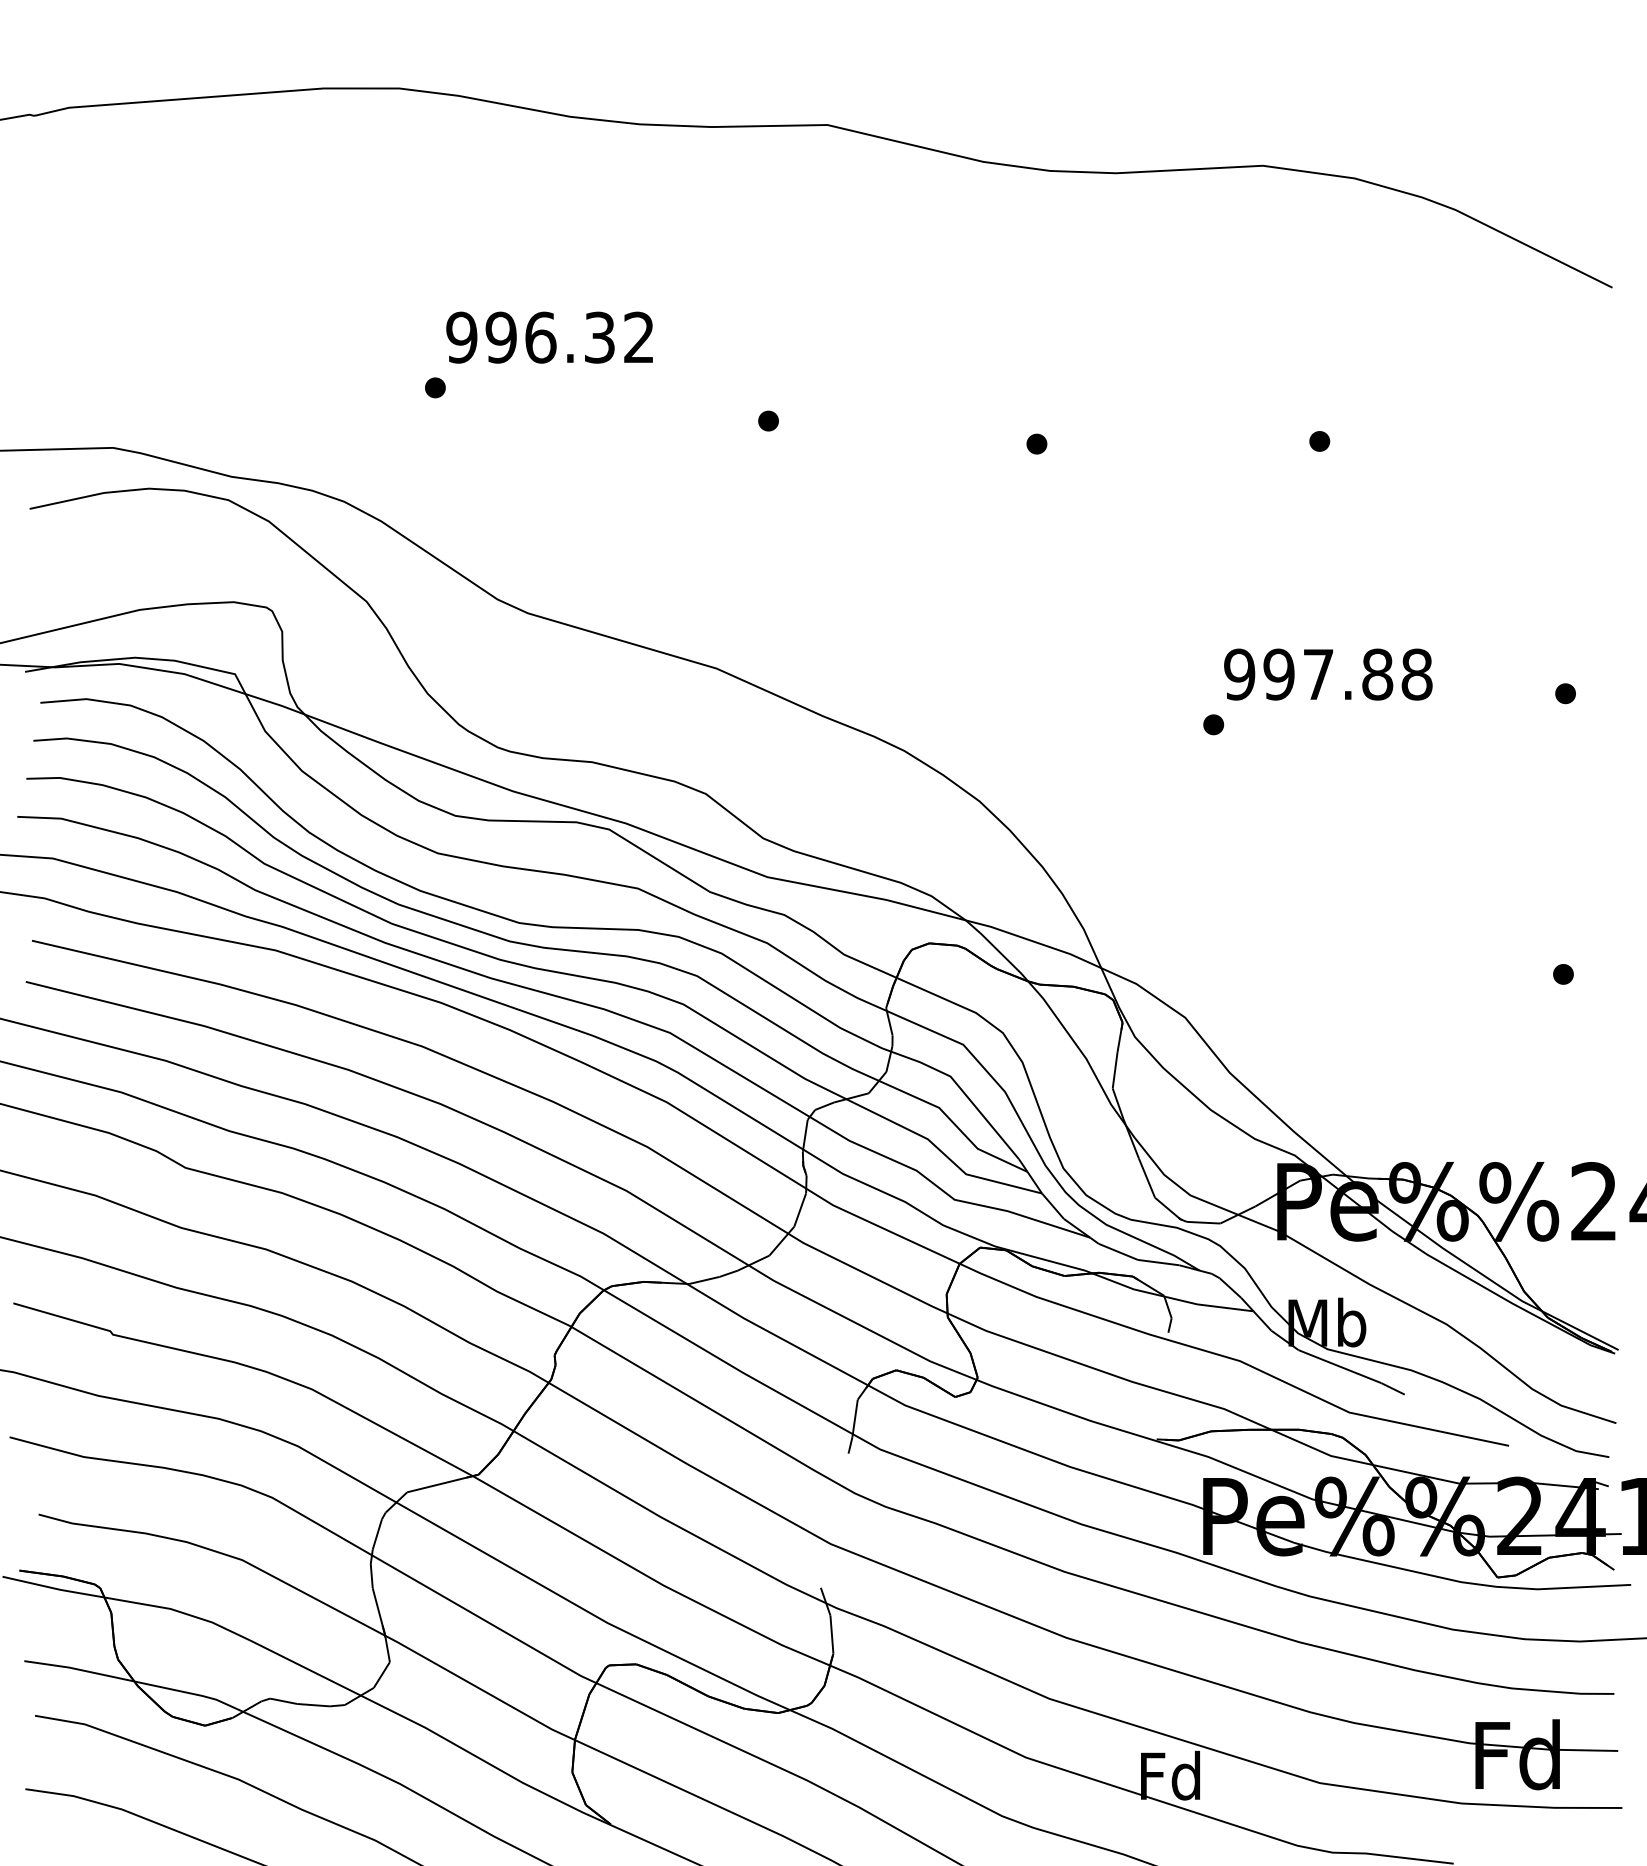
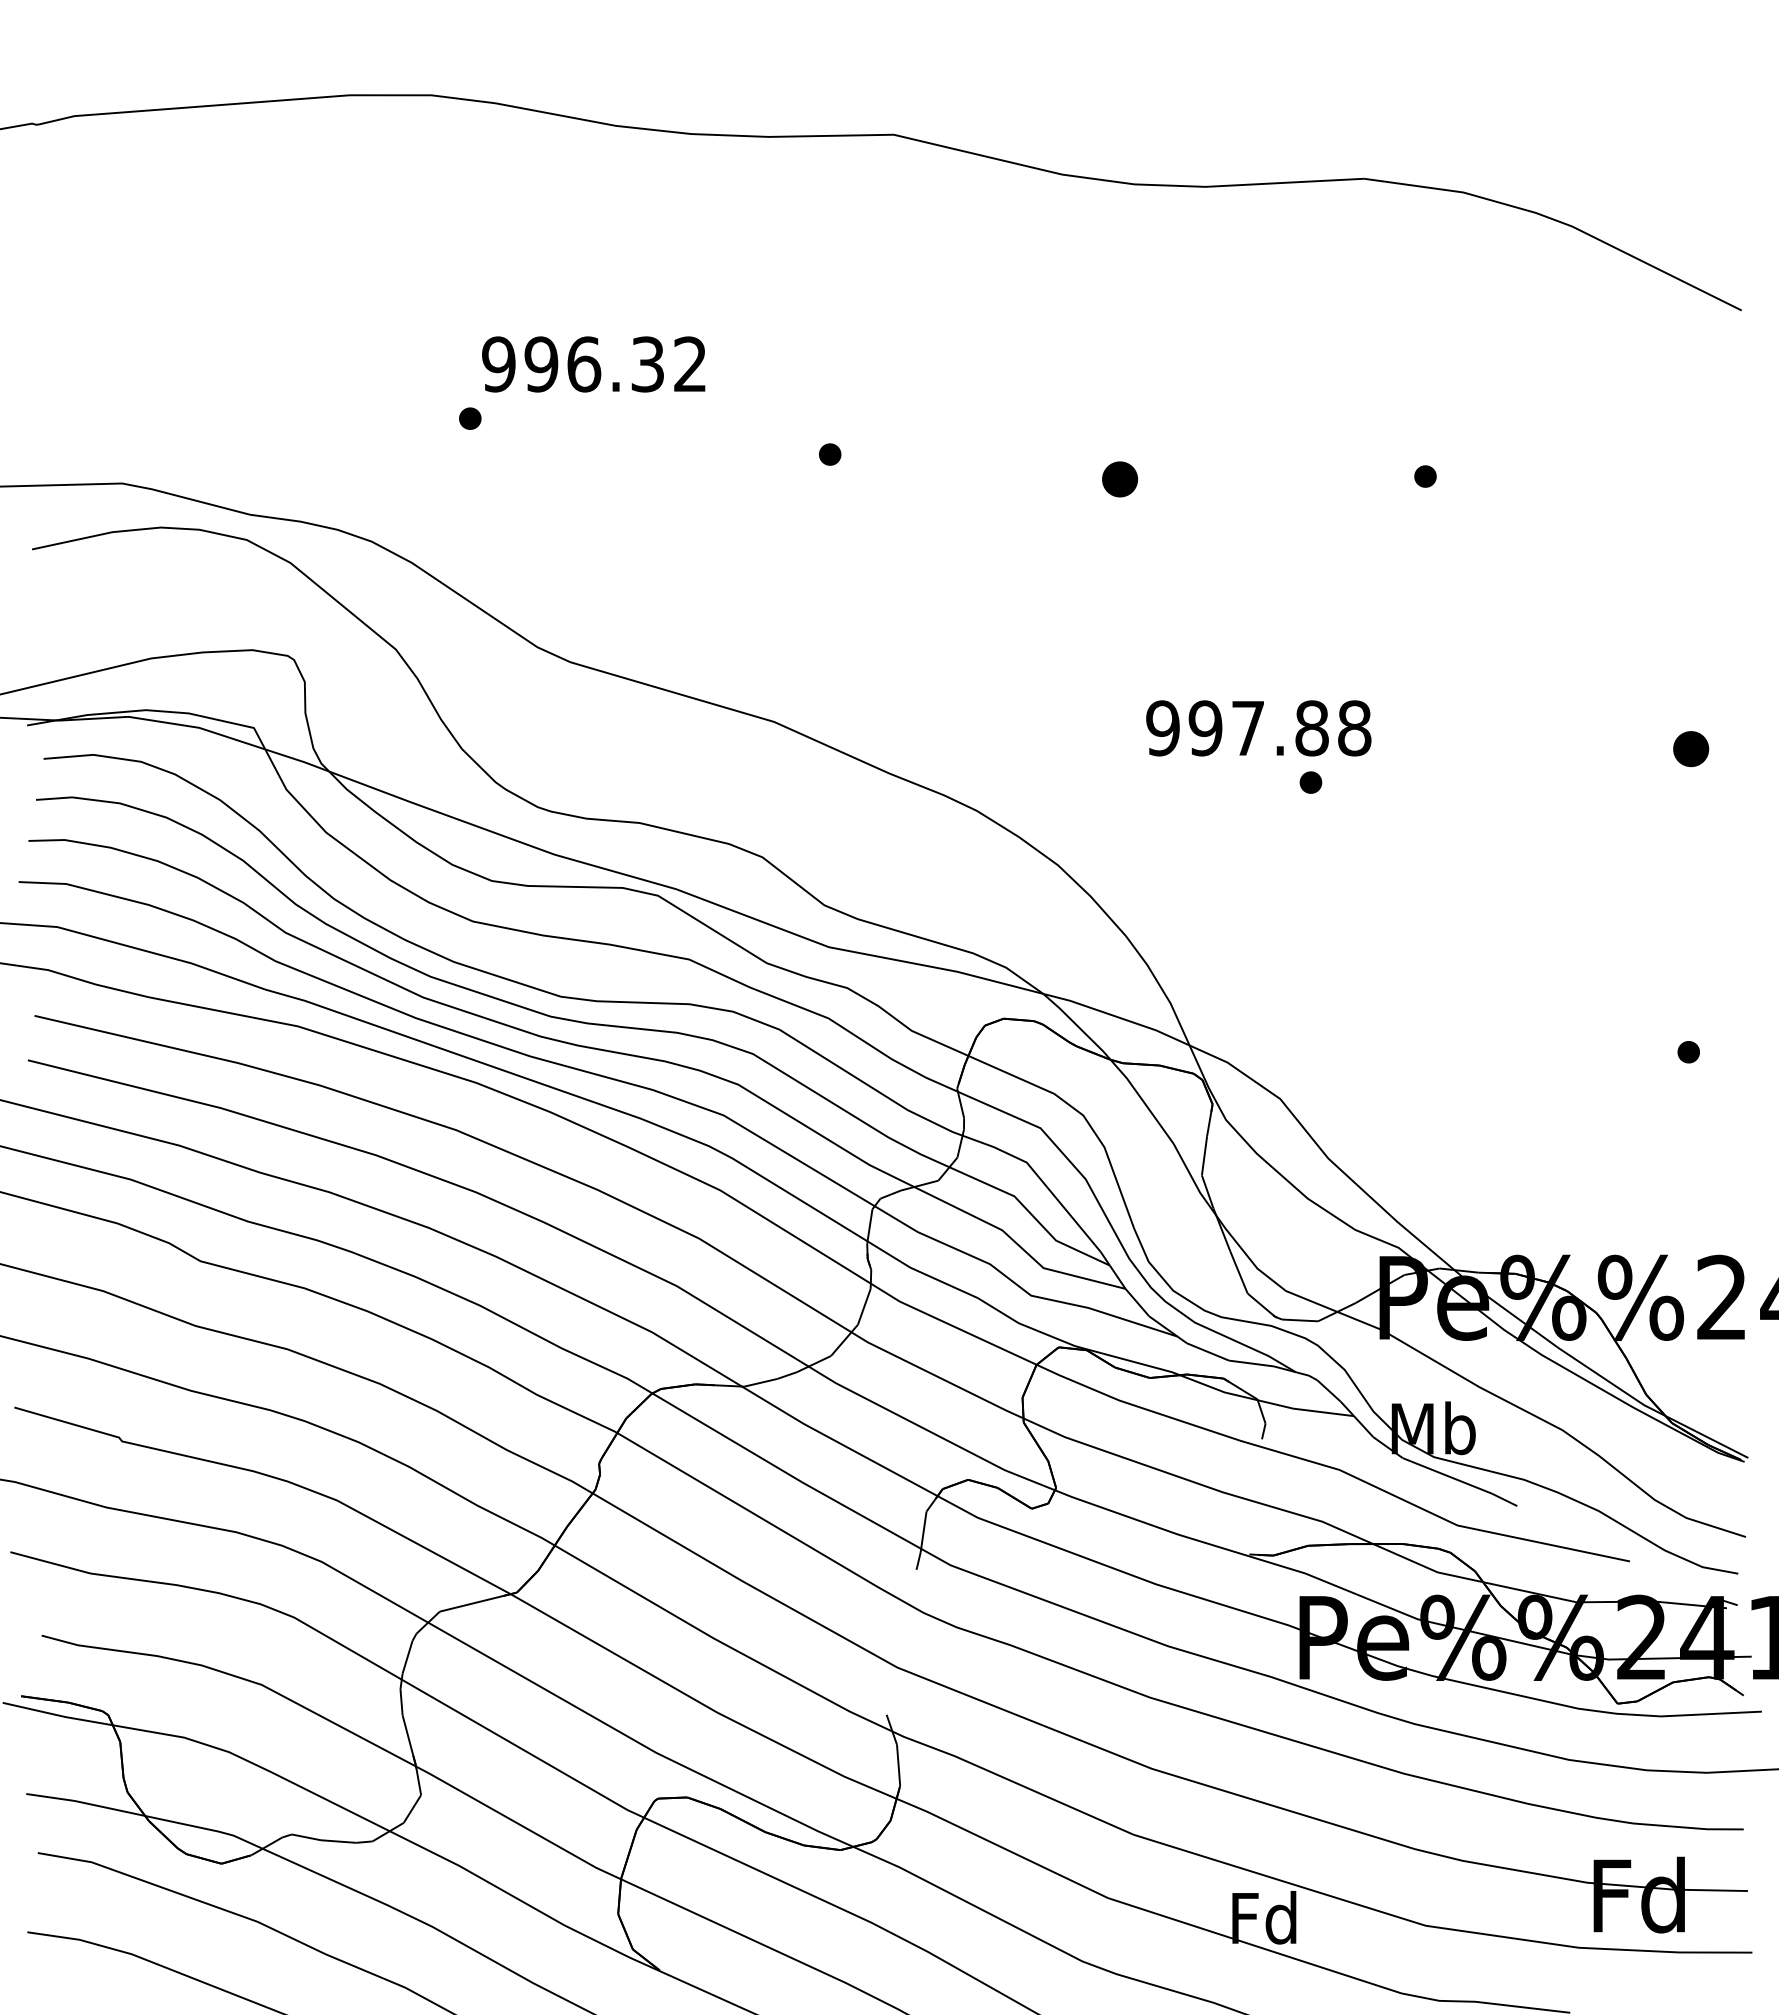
part: (1036, 444) -> (1119, 479), size x1.6
text: (1328, 674) -> (1258, 728), moved
part: (1565, 693) -> (1690, 748), size x1.6

